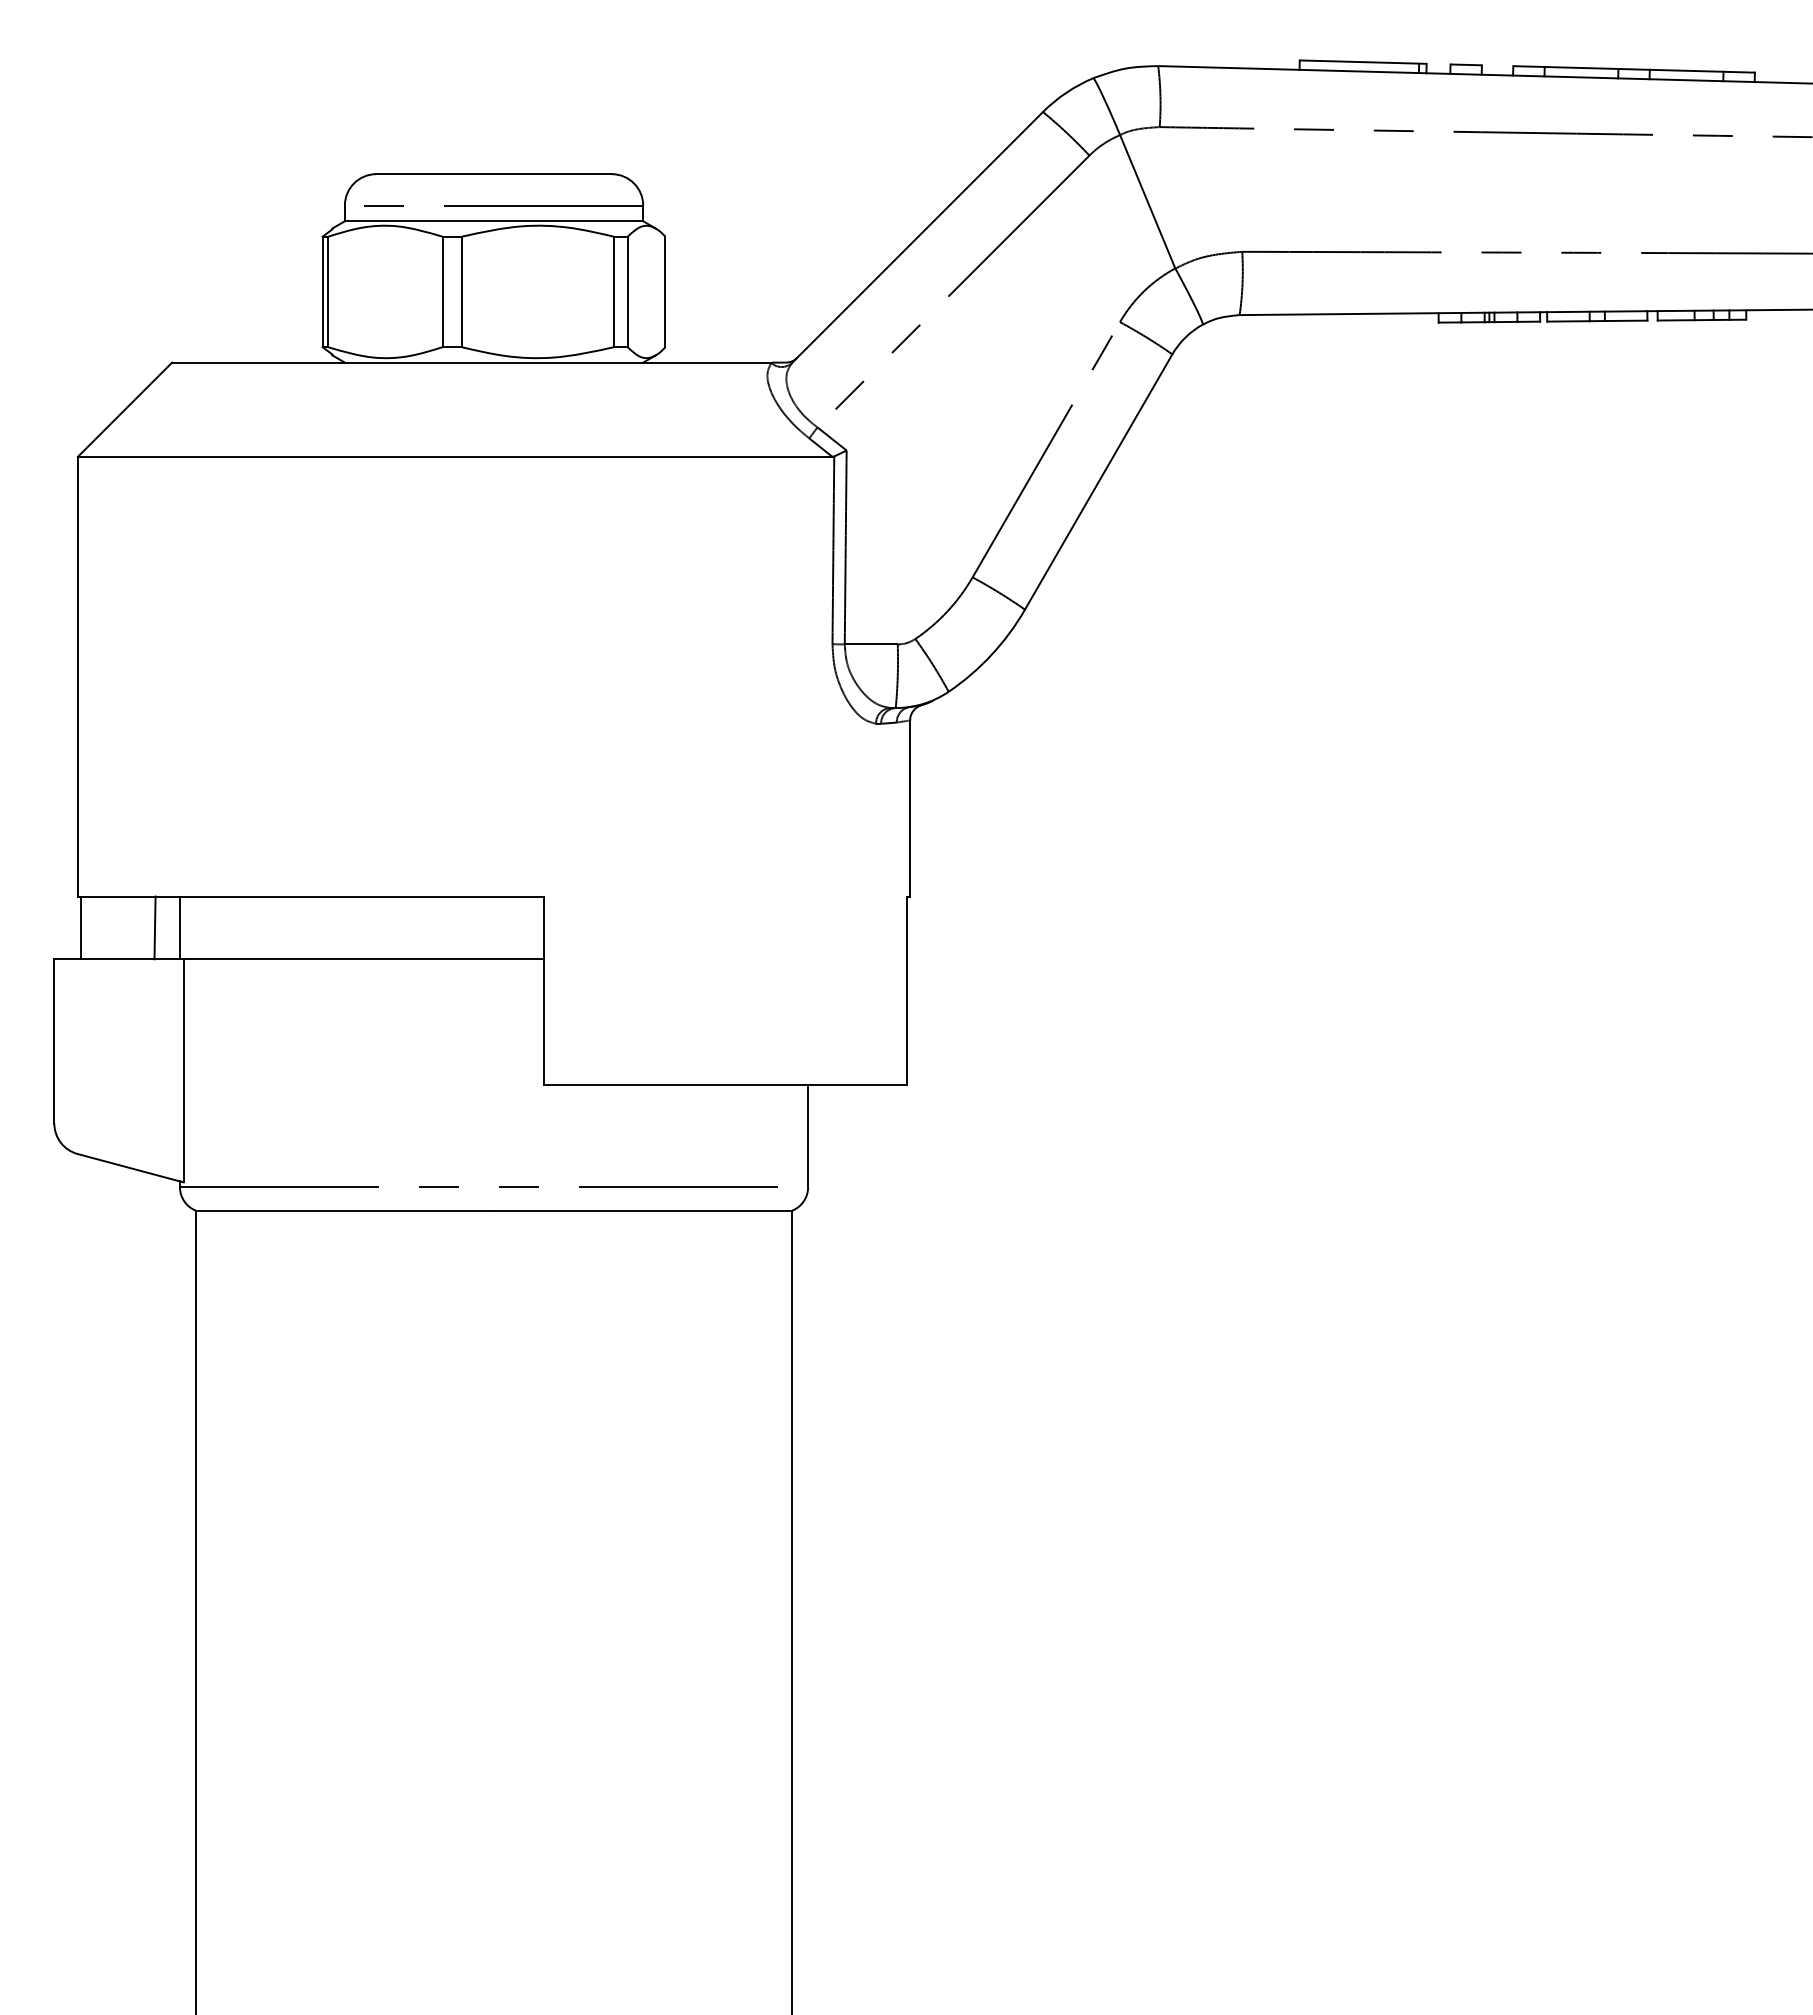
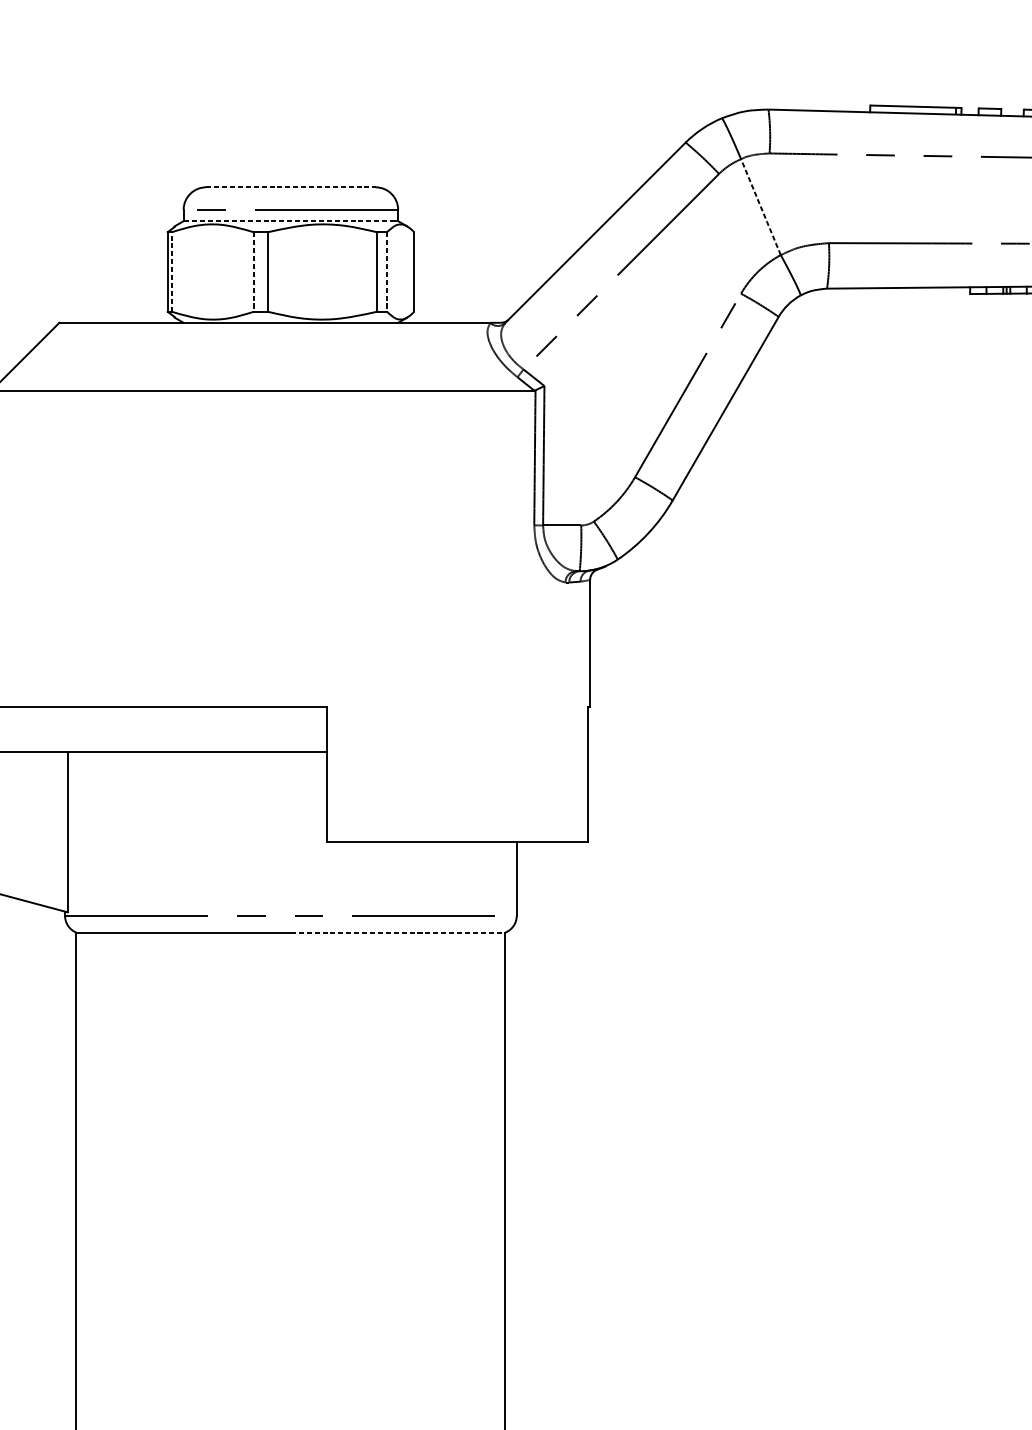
line: (494, 174) -> (291, 187), solid -> dashed
line: (1147, 201) -> (760, 206), solid -> dashed
line: (491, 221) -> (289, 221), solid -> dashed
line: (328, 291) -> (171, 271), solid -> dashed
line: (442, 292) -> (253, 272), solid -> dashed
line: (627, 292) -> (386, 272), solid -> dashed
line: (154, 927) -> (46, 729), removed
line: (179, 927) -> (64, 729), removed
line: (643, 1210) -> (398, 932), solid -> dashed

